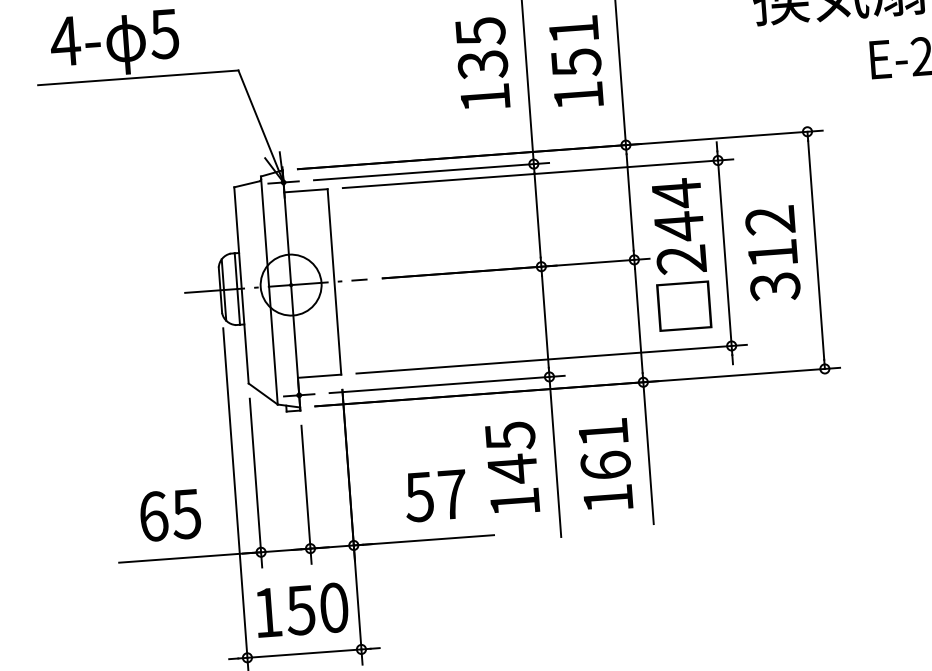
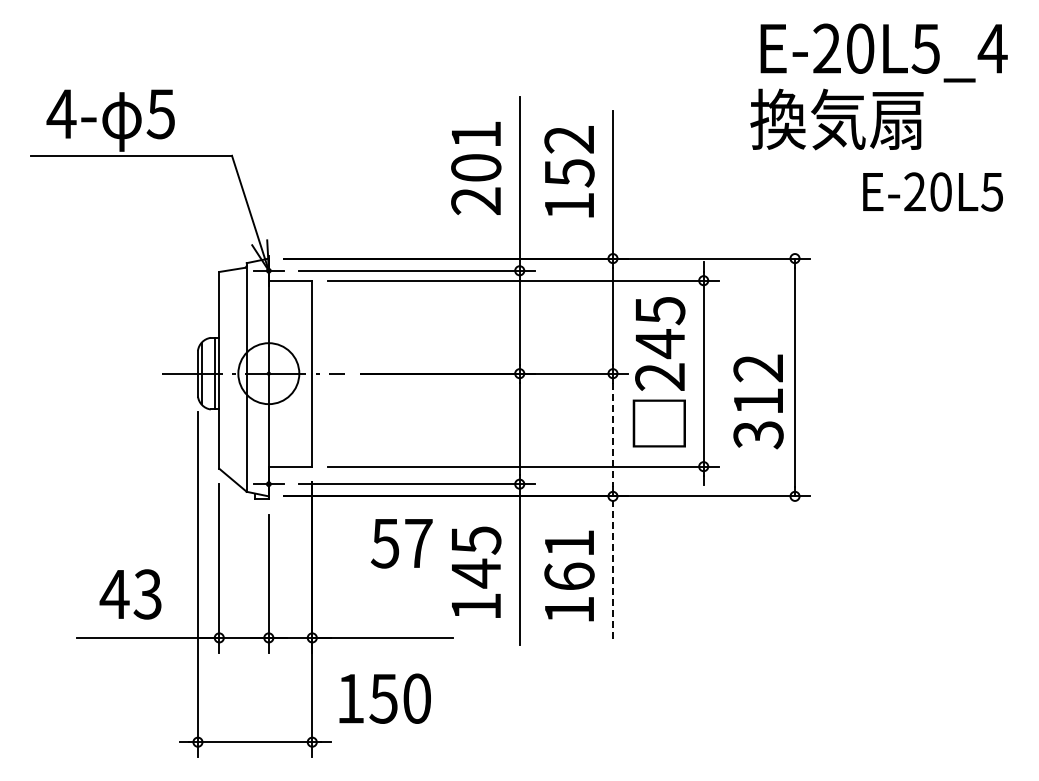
text: (572, 29) -> (568, 139), 151 -> 152
text: (483, 64) -> (476, 167), 135 -> 201
text: (677, 193) -> (660, 310), 244 -> 245
text: (772, 253) -> (758, 401), moved
line: (638, 321) -> (612, 435), solid -> dashed
line: (647, 452) -> (612, 566), solid -> dashed
text: (435, 495) -> (401, 543), moved
text: (169, 515) -> (130, 594), 65 -> 43
text: (301, 610) -> (384, 698), moved

